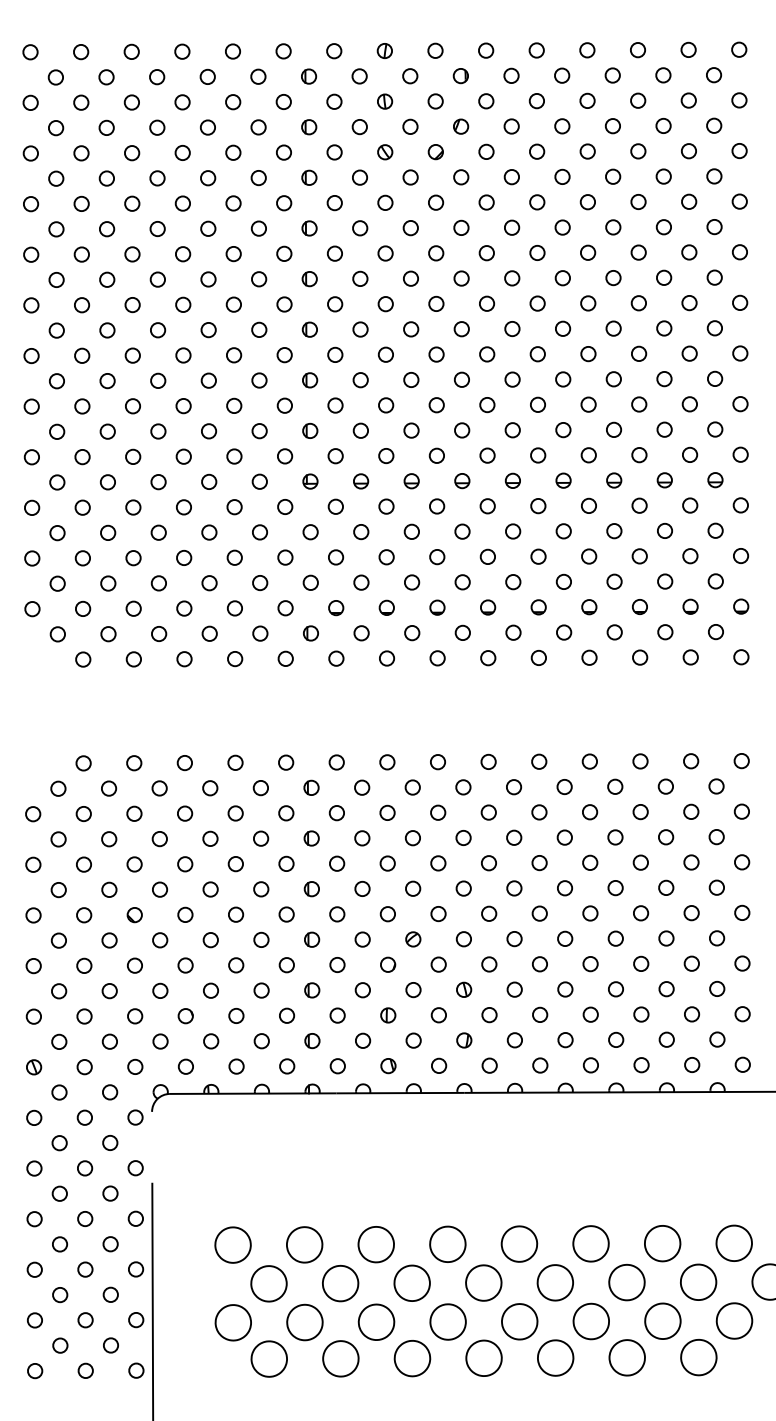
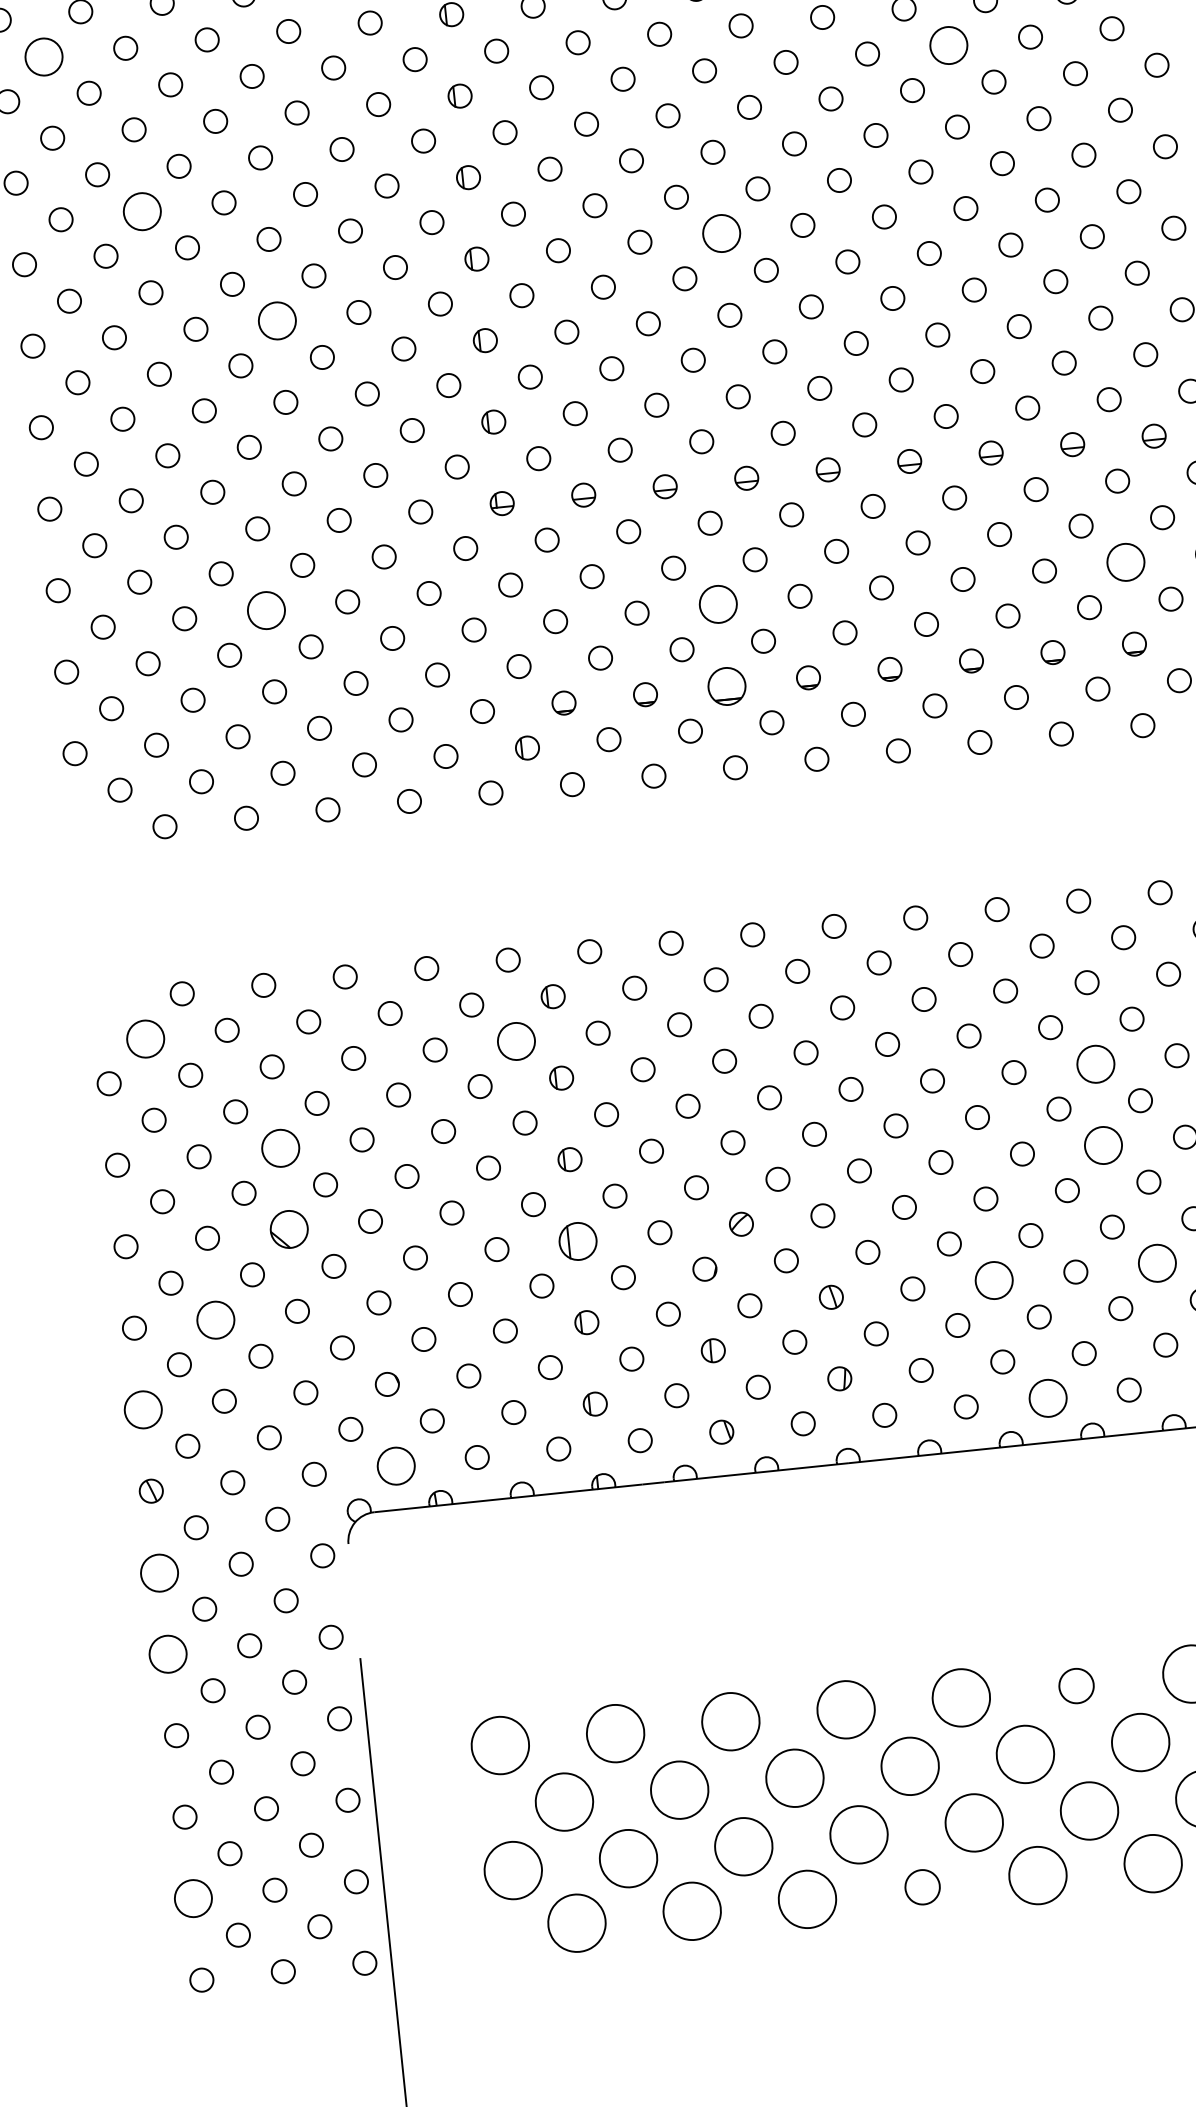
circle: (56, 178) -> (44, 56), size x1.6
circle: (613, 227) -> (949, 45), size x1.6
circle: (107, 279) -> (142, 210), size x1.6
circle: (461, 329) -> (721, 234), size x1.6
circle: (183, 355) -> (277, 320), size x1.6
circle: (158, 532) -> (265, 609), size x1.6
circle: (690, 556) -> (1126, 563), size x1.6
circle: (437, 557) -> (719, 605), size x1.6
part: (437, 607) -> (727, 685), size x1.6
circle: (58, 788) -> (145, 1038), size x1.6
circle: (286, 813) -> (517, 1041), size x1.6
circle: (640, 862) -> (1094, 1063), size x1.6
circle: (134, 864) -> (280, 1148), size x1.6
circle: (641, 913) -> (1104, 1145), size x1.6
part: (134, 915) -> (288, 1230), size x1.6
part: (312, 939) -> (579, 1240), size x1.6
circle: (84, 965) -> (216, 1319), size x1.6
circle: (565, 989) -> (994, 1280), size x1.6
circle: (666, 989) -> (1157, 1264), size x1.6
circle: (33, 1016) -> (142, 1409), size x1.6
circle: (590, 1065) -> (1047, 1398), size x1.6
circle: (185, 1066) -> (395, 1465), size x1.6
circle: (34, 1117) -> (160, 1571), size x1.6
circle: (34, 1168) -> (168, 1654), size x1.6
part: (590, 1243) -> (1075, 1685), size x0.6
circle: (34, 1320) -> (192, 1898), size x1.6
part: (483, 1357) -> (921, 1886), size x0.6

